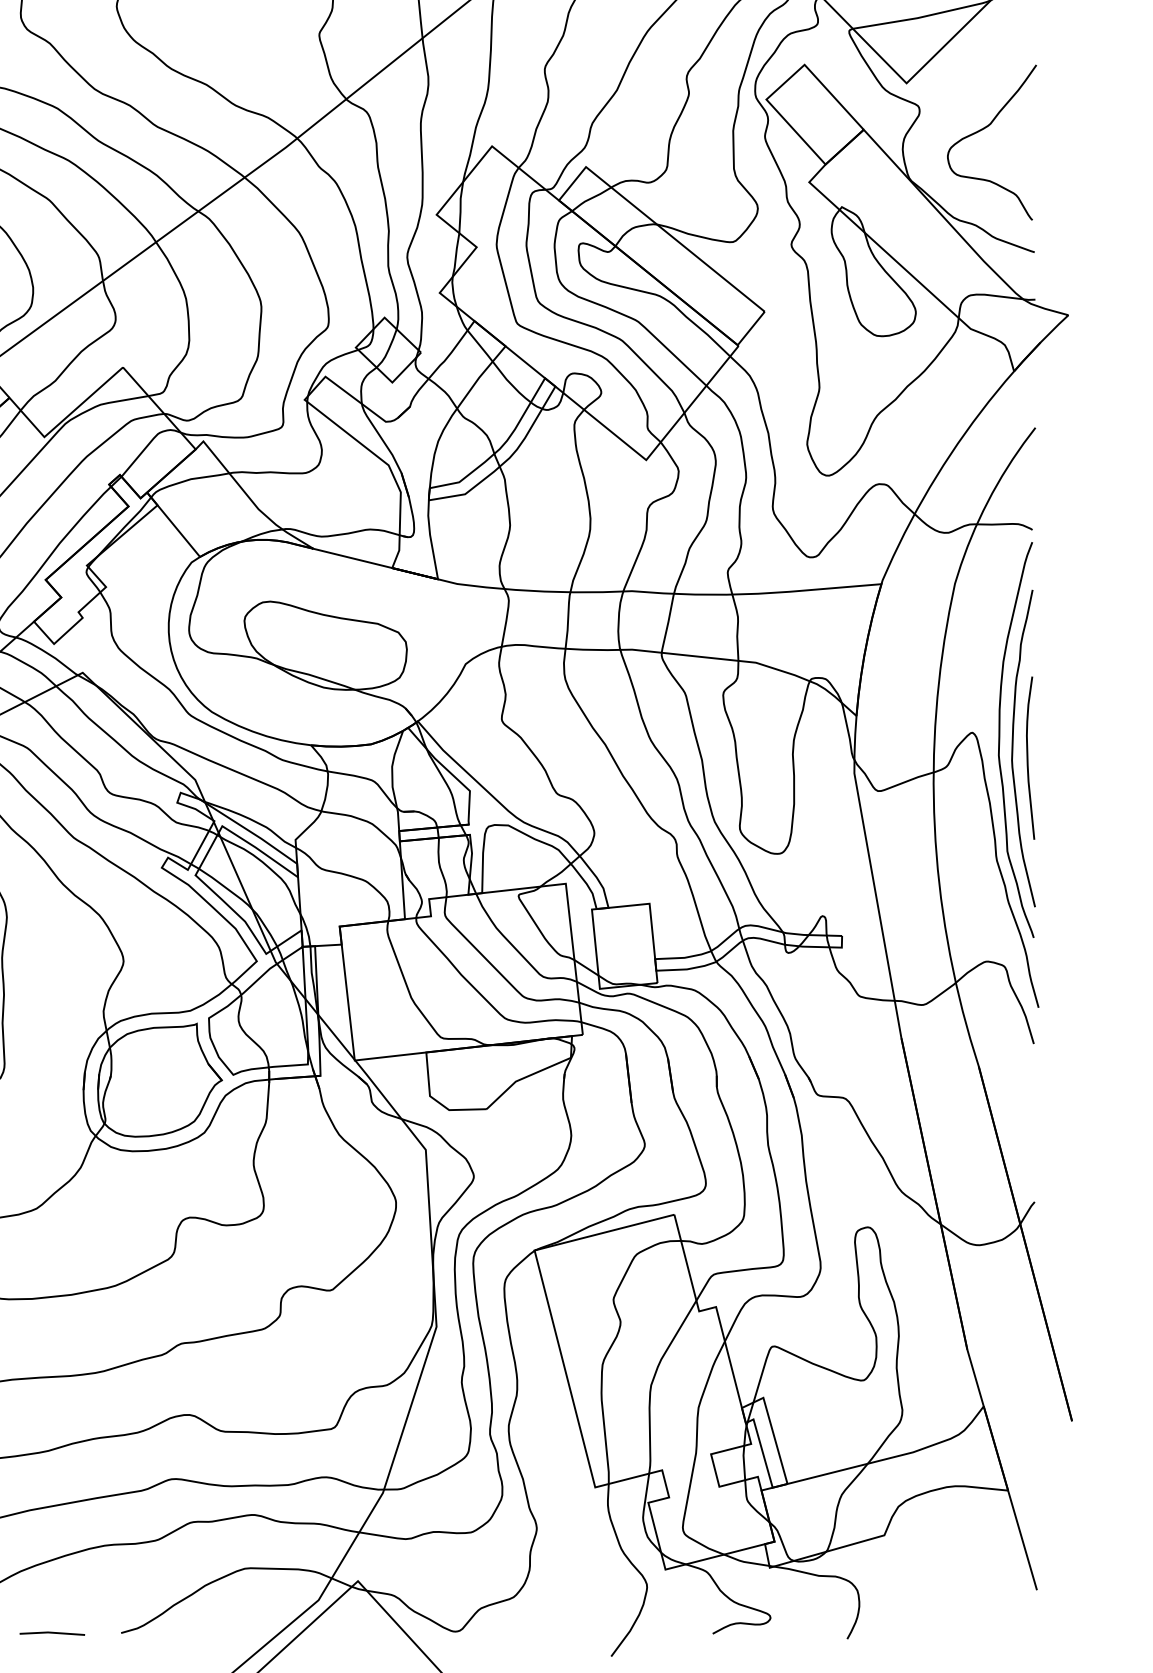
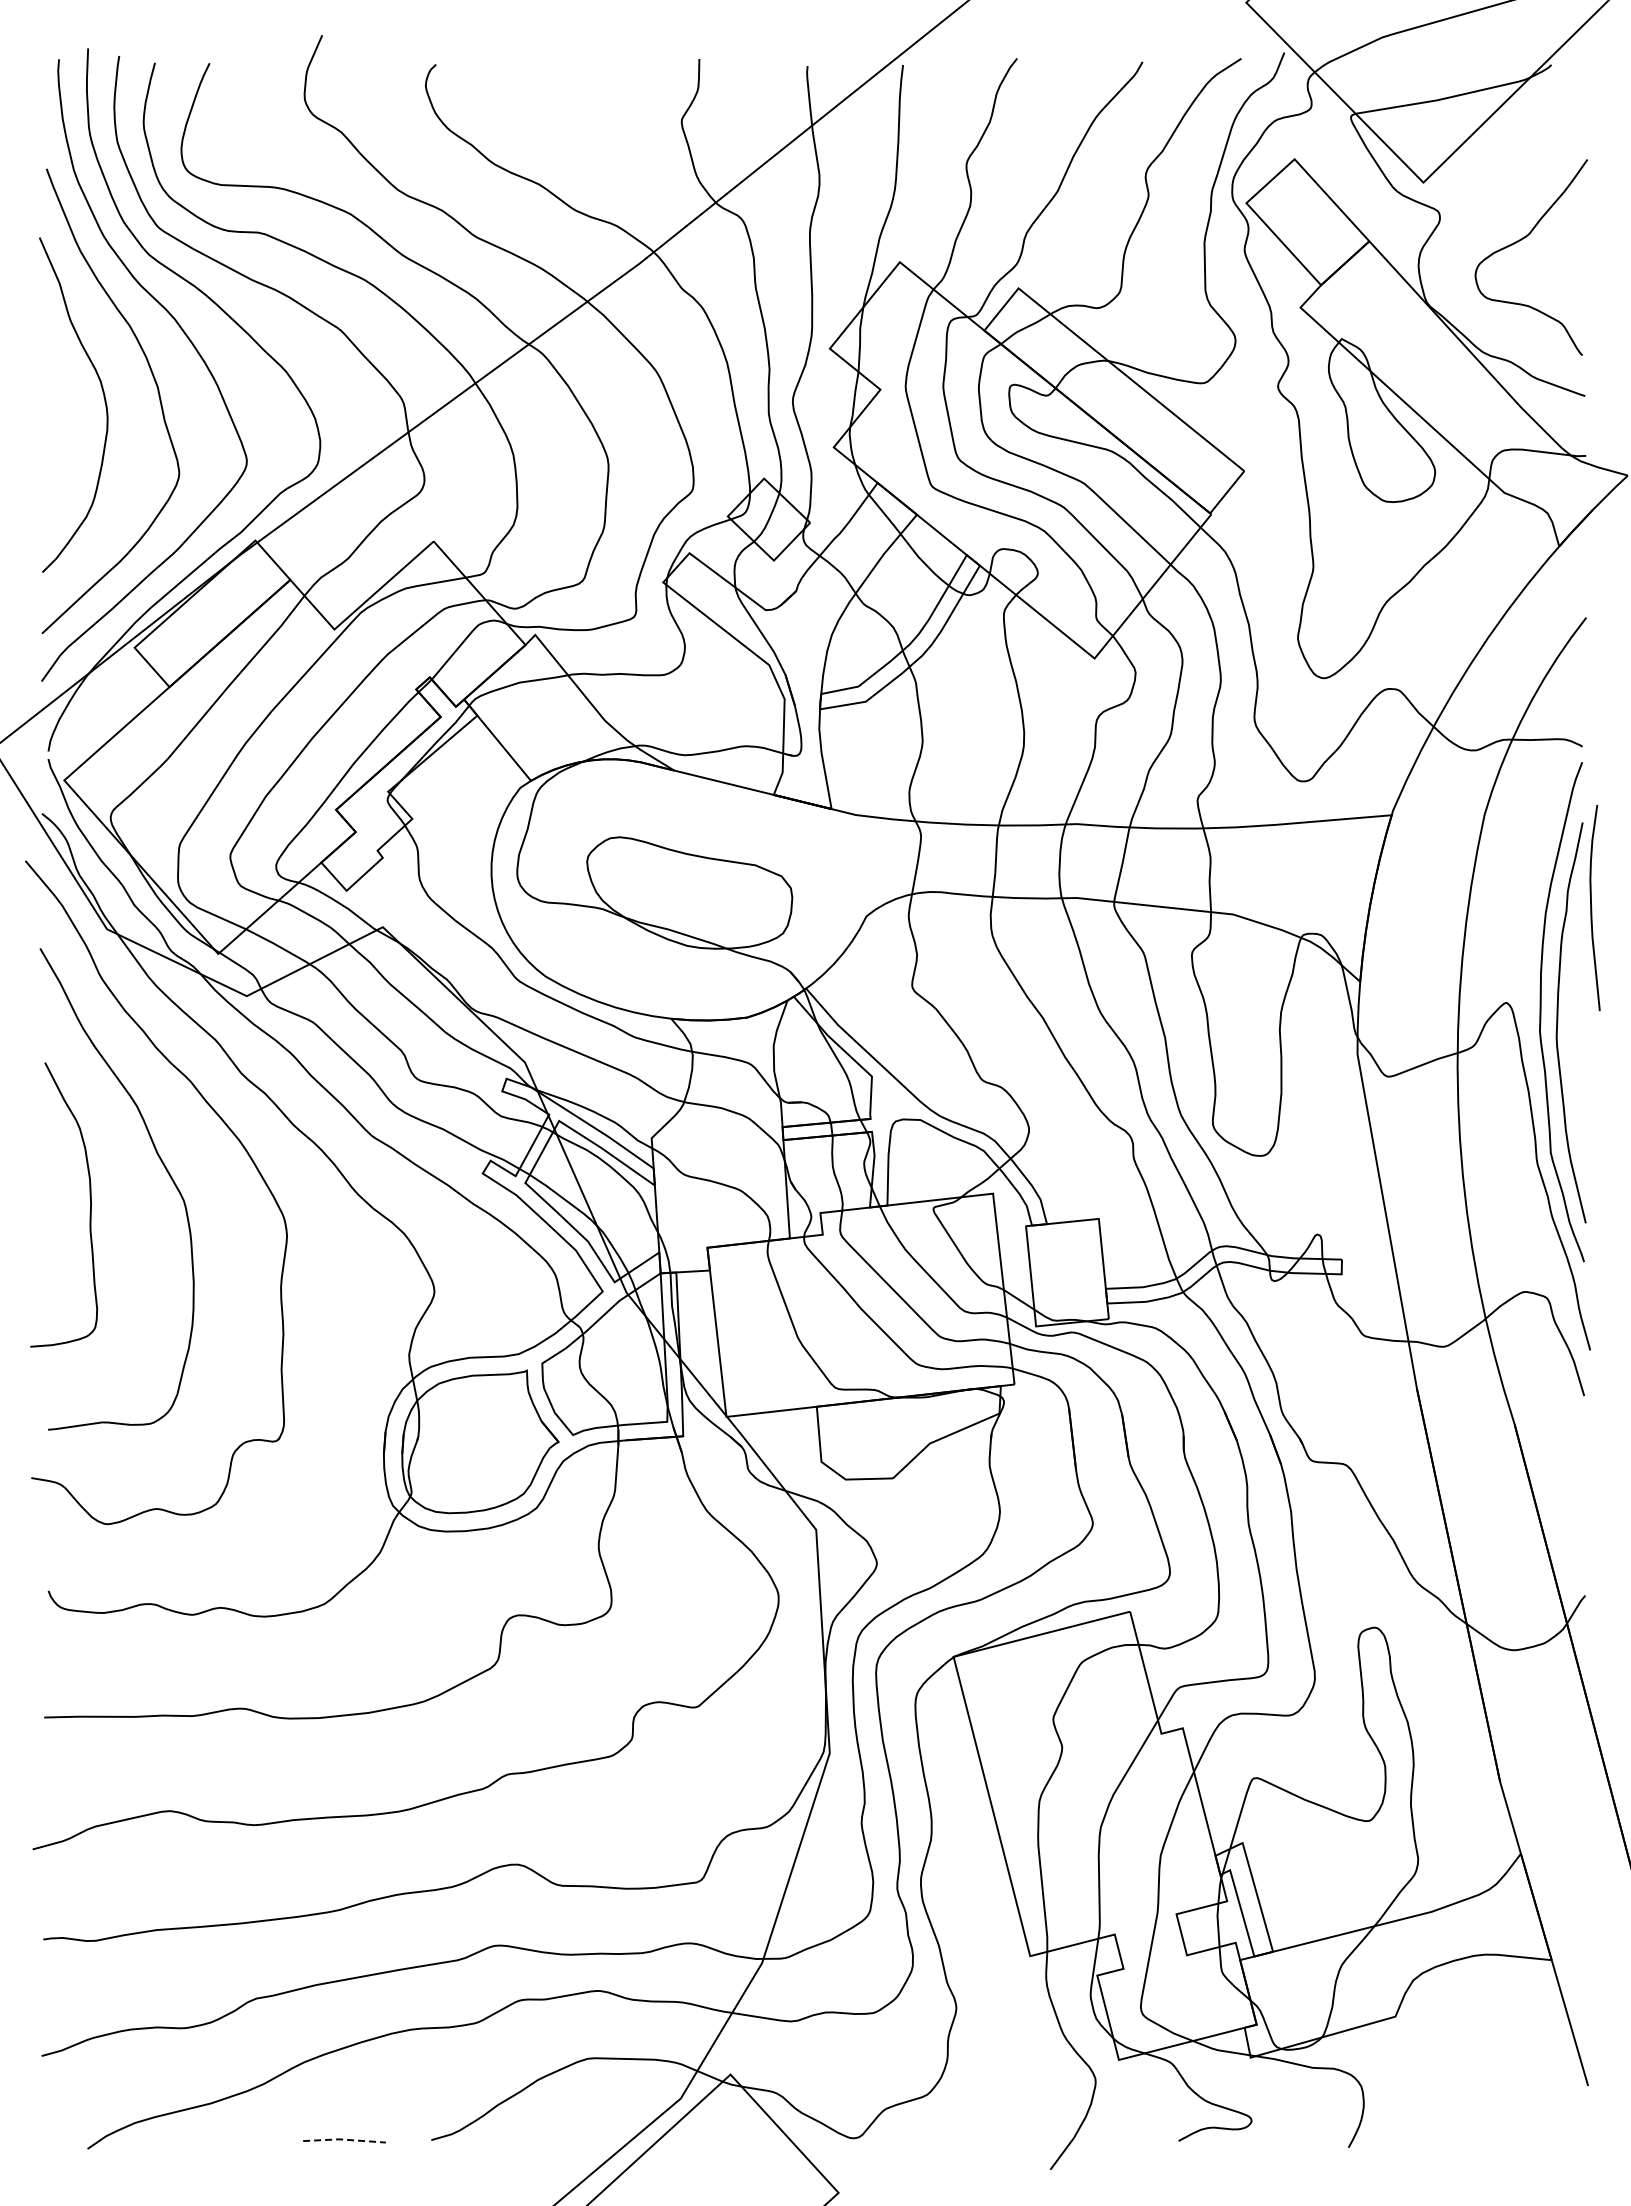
curve: (1028, 758) -> (1592, 908), moved
line: (52, 1632) -> (344, 2139), solid -> dashed

